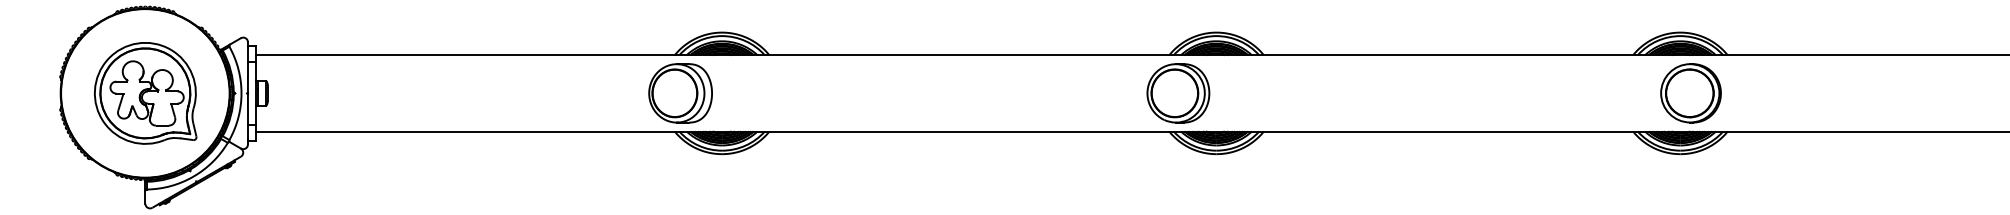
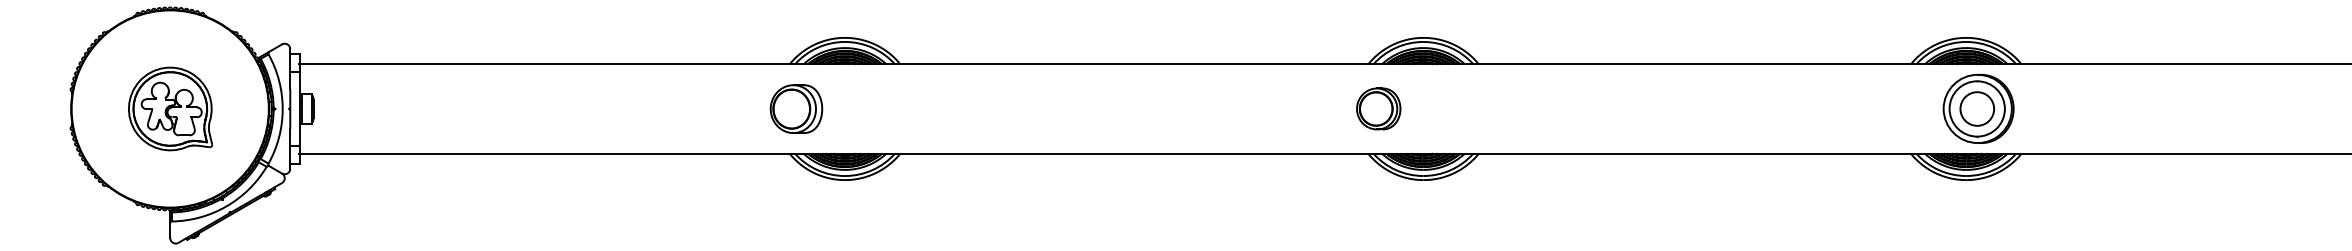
part: (145, 92) -> (170, 108), size x0.7
part: (1178, 92) -> (1378, 108), size x0.6
circle: (1690, 92) -> (1977, 108), size x0.6
part: (680, 93) -> (796, 109), size x0.7

